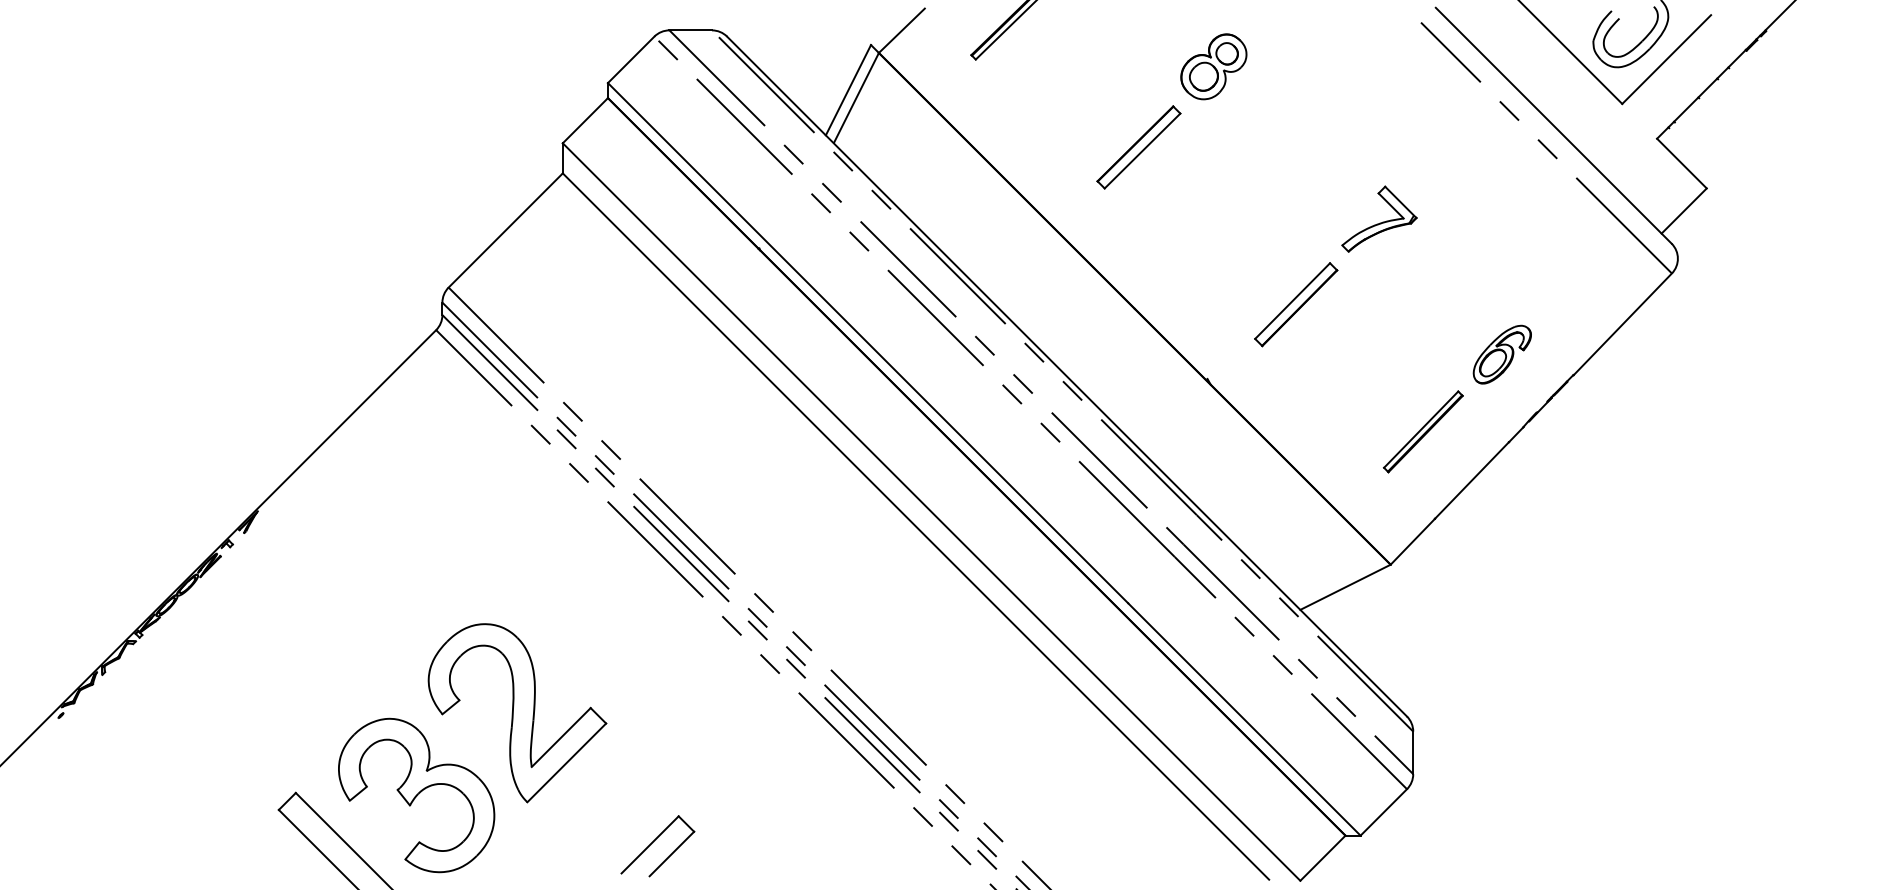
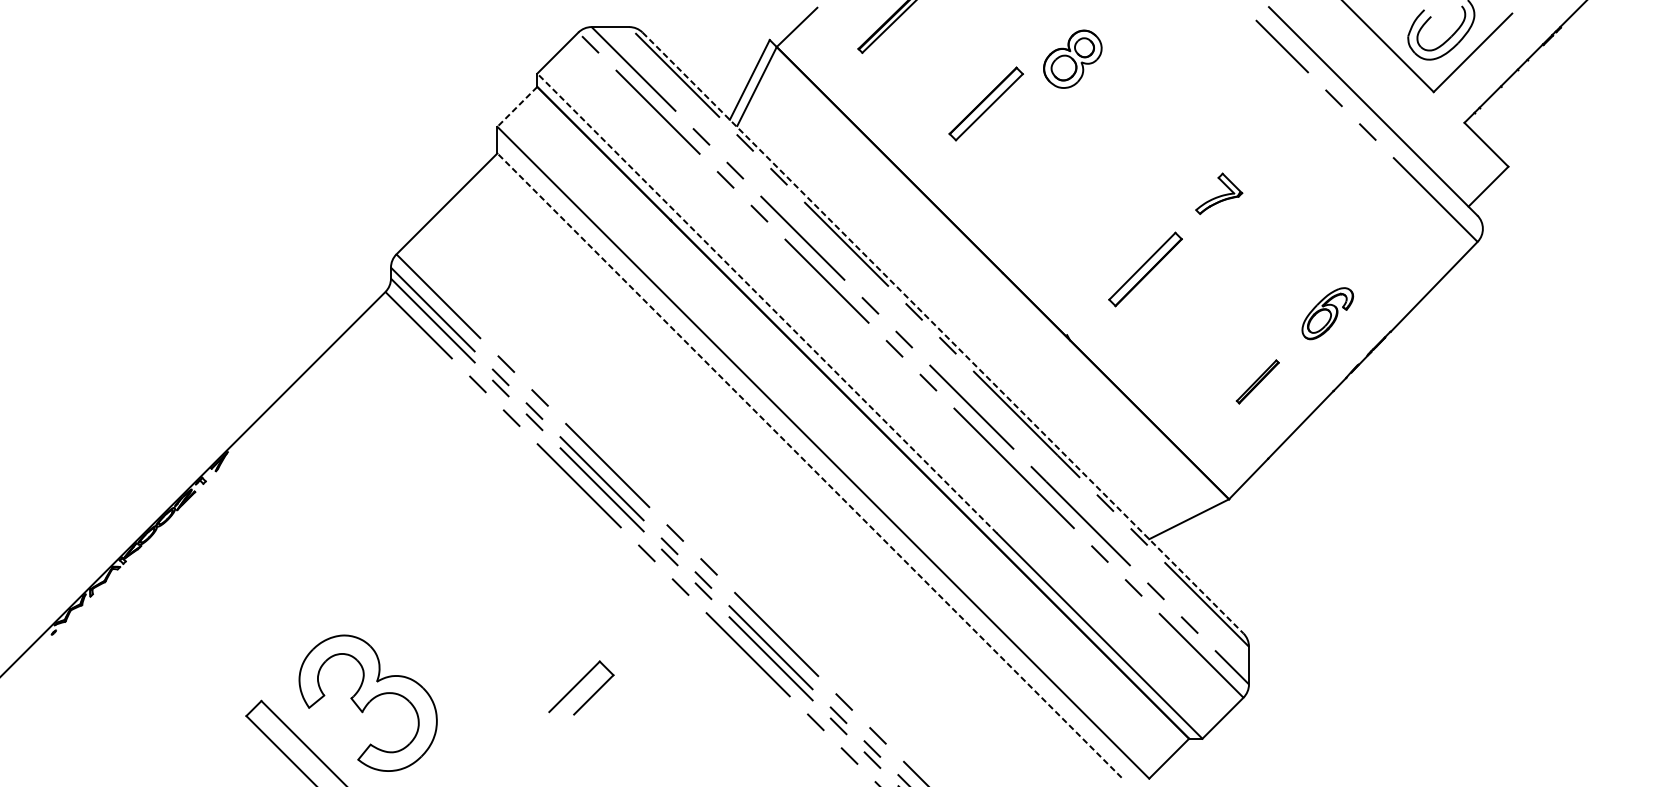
line: (585, 120) -> (517, 106), solid -> dashed
part: (1138, 147) -> (985, 104), moved
part: (1379, 218) -> (1219, 193), size x0.7
line: (868, 343) -> (767, 303), solid -> dashed
line: (1067, 376) -> (943, 332), solid -> dashed
part: (1422, 431) -> (1257, 381), size x0.6
line: (915, 526) -> (809, 465), solid -> dashed
part: (517, 713) -> (457, 630), removed
part: (657, 846) -> (581, 688), moved

